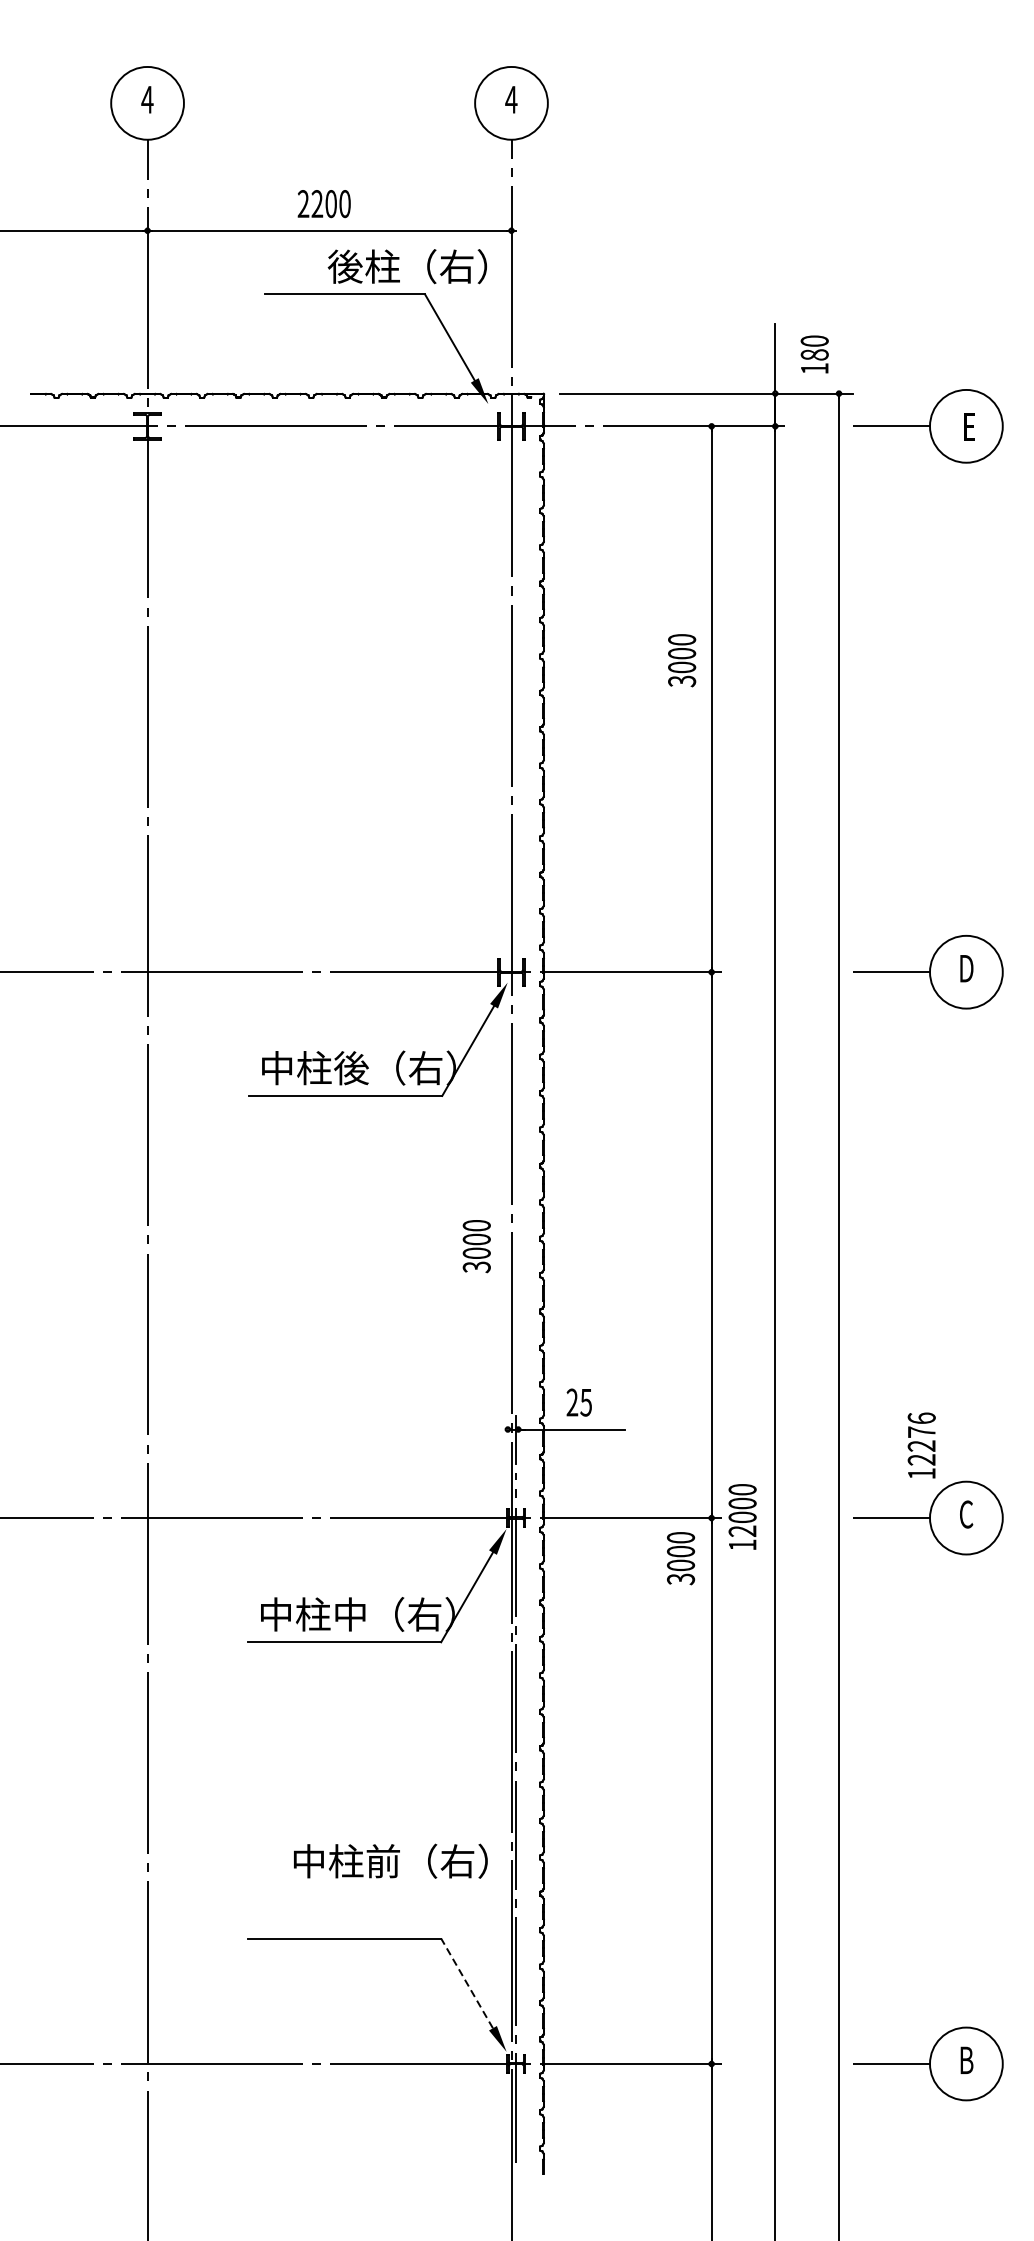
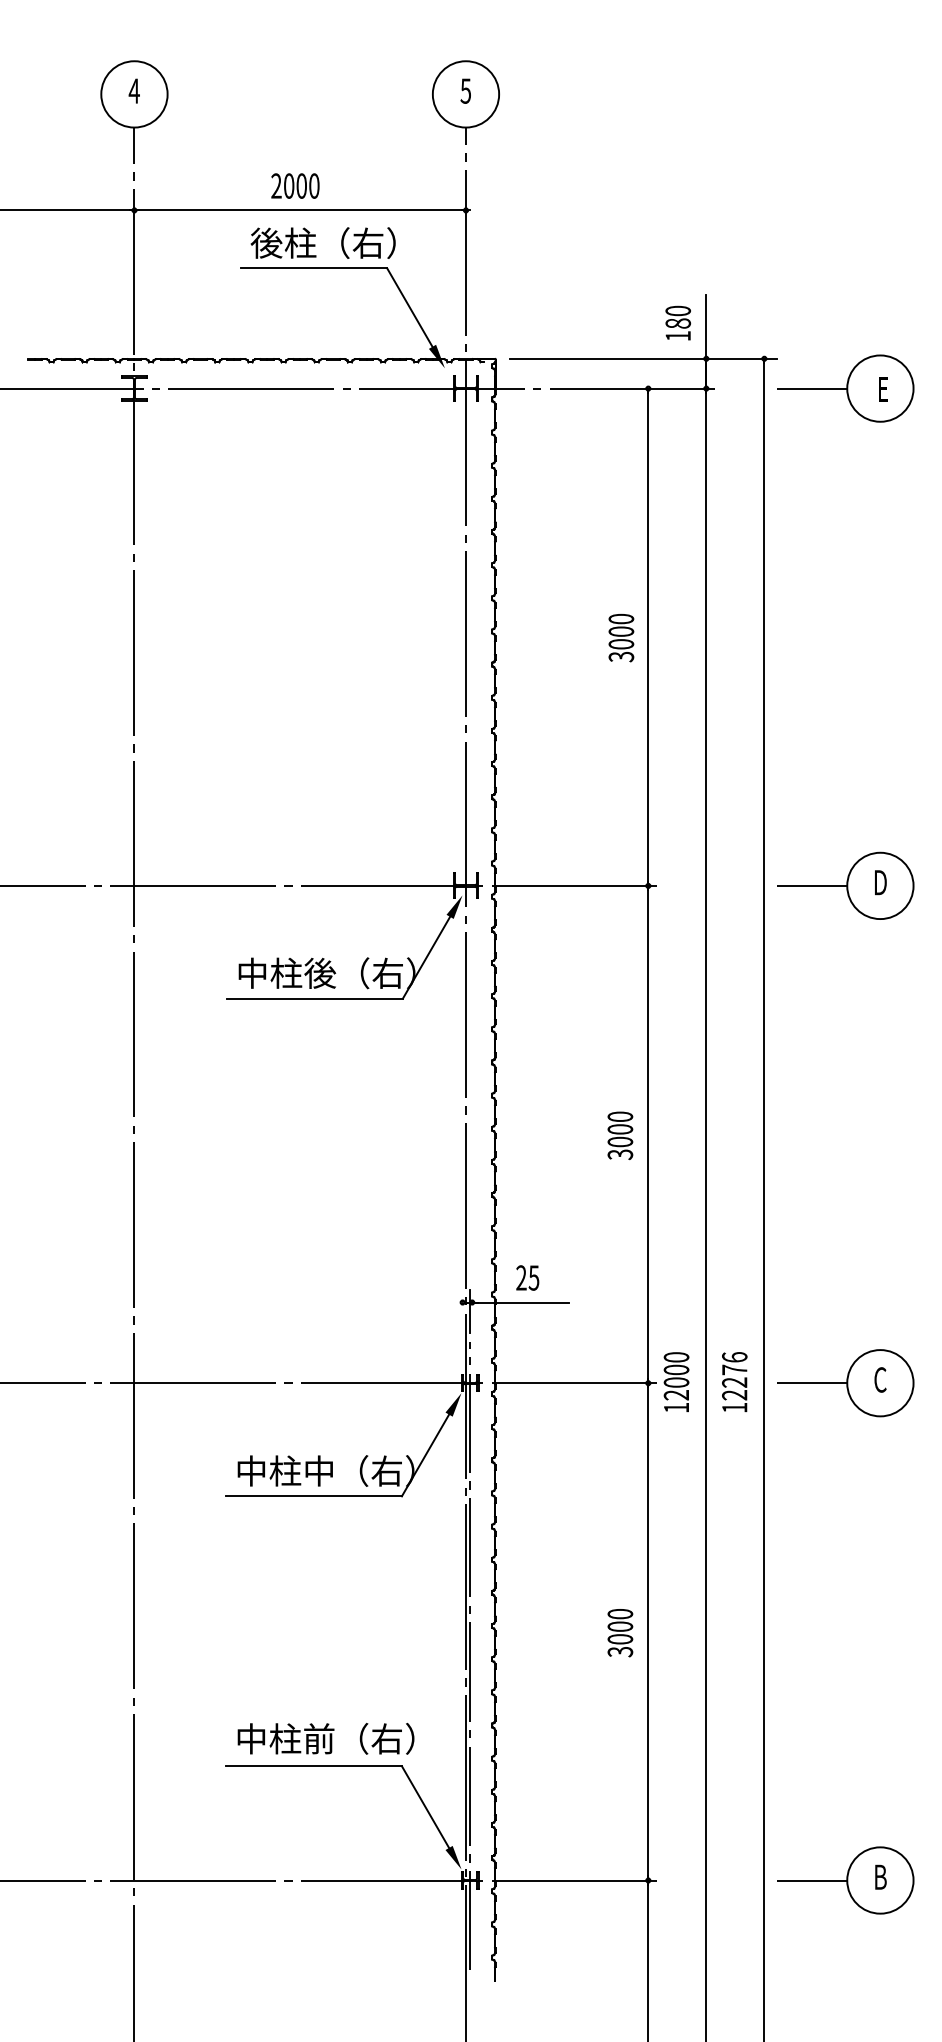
text: (510, 99) -> (465, 90), 4 -> 5
text: (317, 203) -> (289, 185), 2200 -> 2000
text: (406, 265) -> (322, 242), moved
text: (815, 353) -> (678, 322), moved
text: (682, 661) -> (621, 638), moved
text: (476, 1246) -> (620, 1135), moved
text: (921, 1445) -> (734, 1382), moved
text: (681, 1559) -> (620, 1633), moved
text: (390, 1860) -> (325, 1738), moved
line: (467, 1982) -> (425, 1806), dashed -> solid

